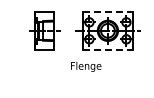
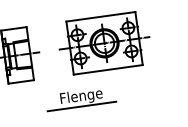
line: (108, 11) -> (101, 16), dashed -> solid
line: (108, 50) -> (109, 70), dashed -> solid
line: (85, 73) -> (81, 106), added

